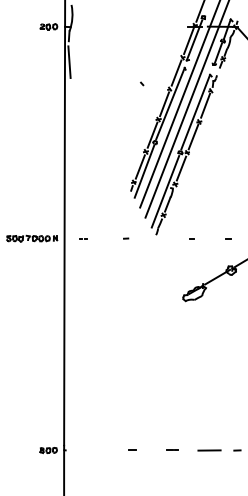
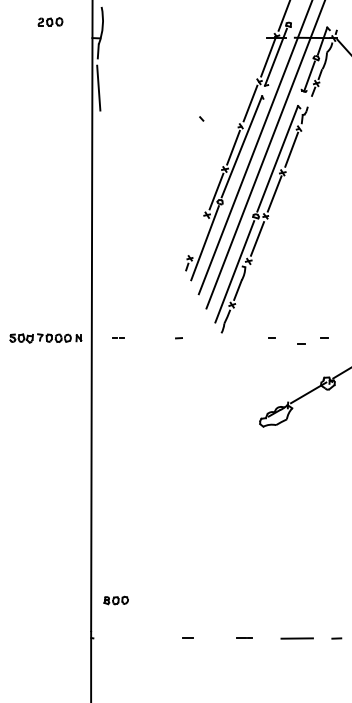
part: (48, 26) -> (50, 21), moved
line: (139, 166) -> (198, 236), removed
line: (212, 242) -> (301, 343), added
part: (48, 450) -> (115, 600), moved

